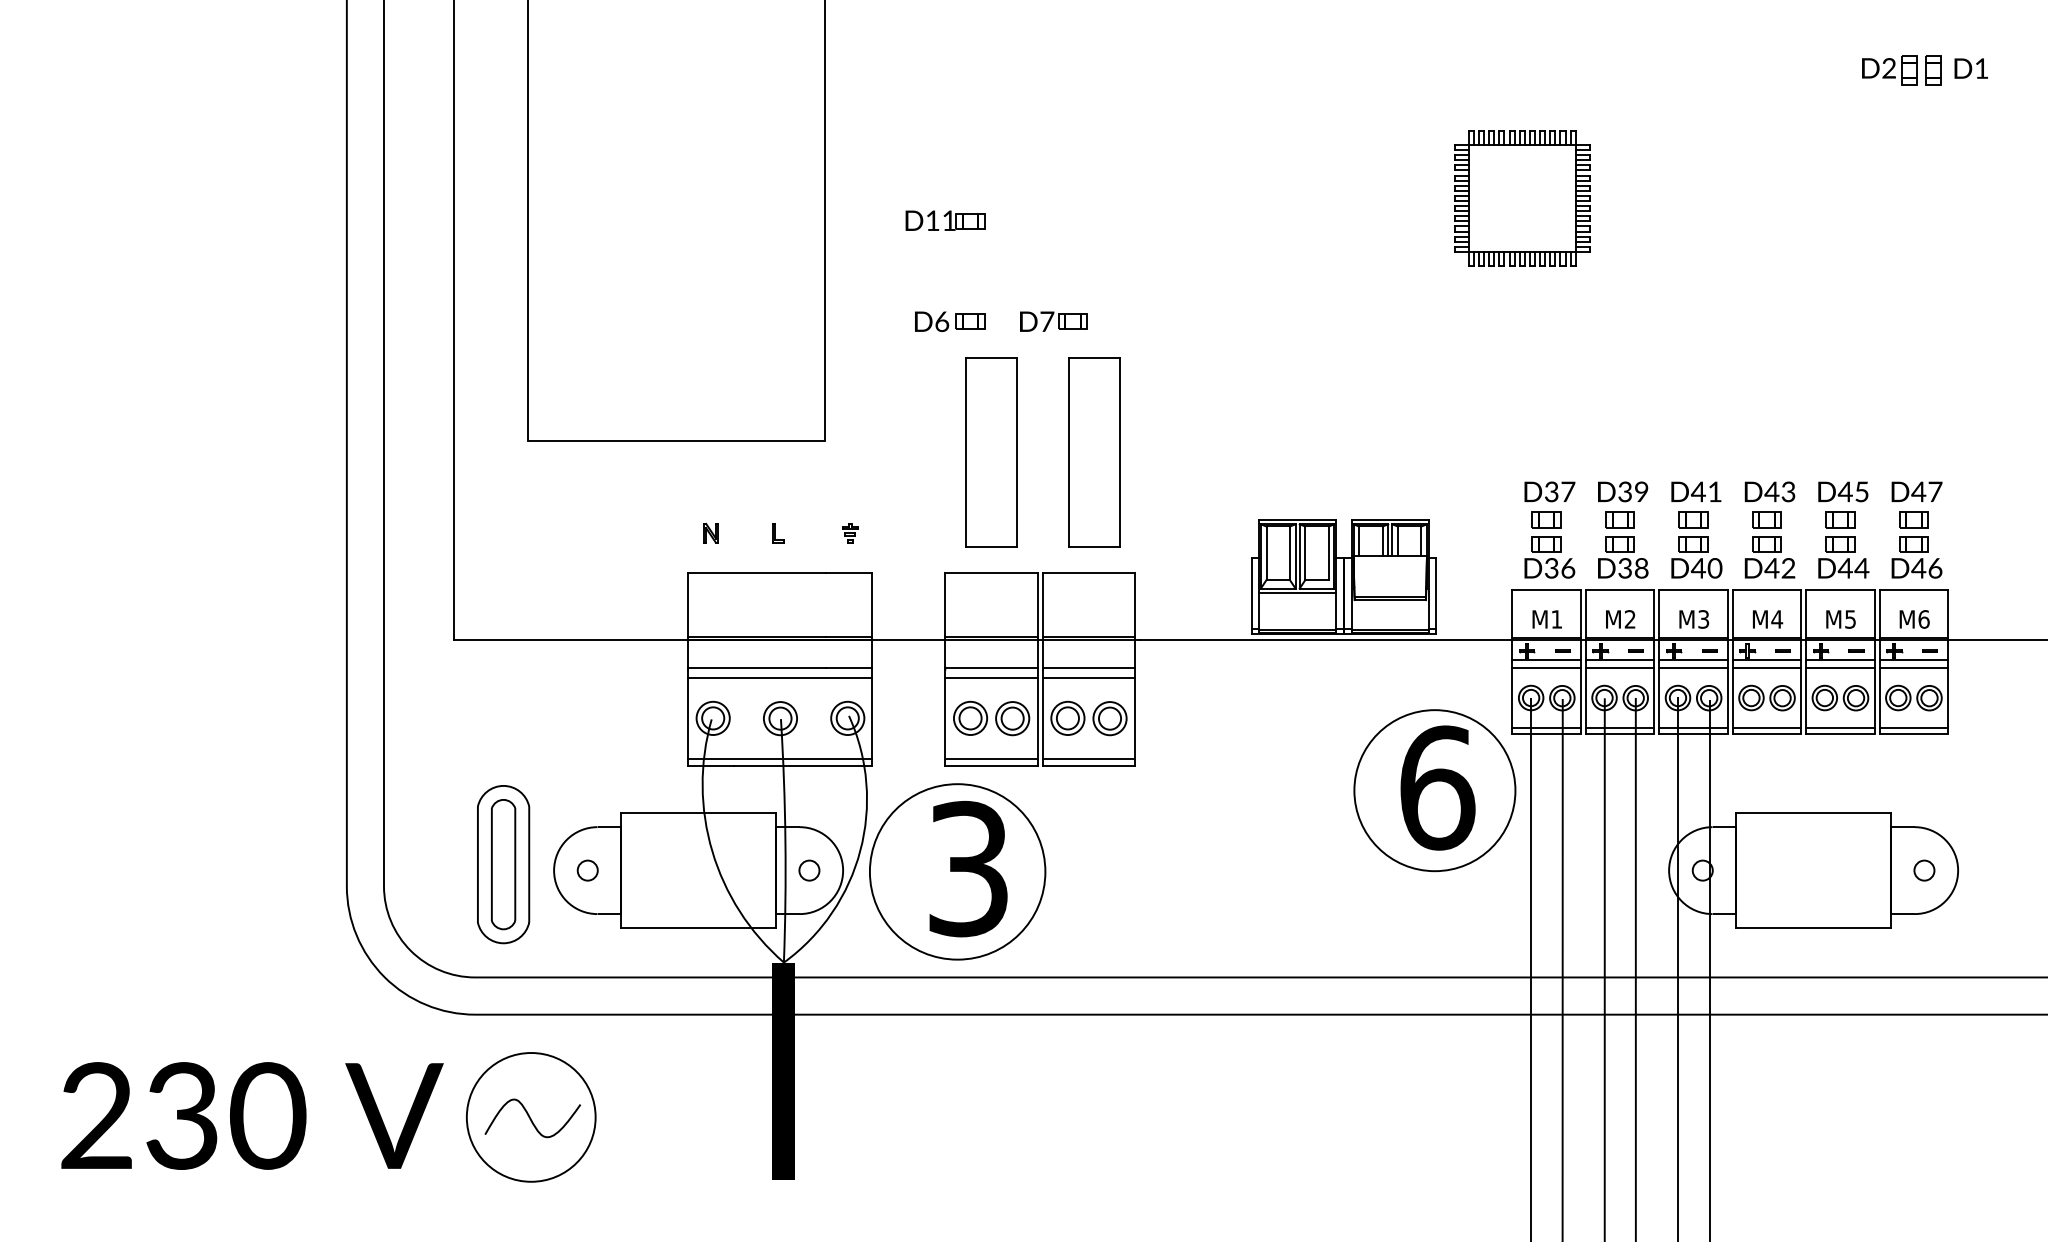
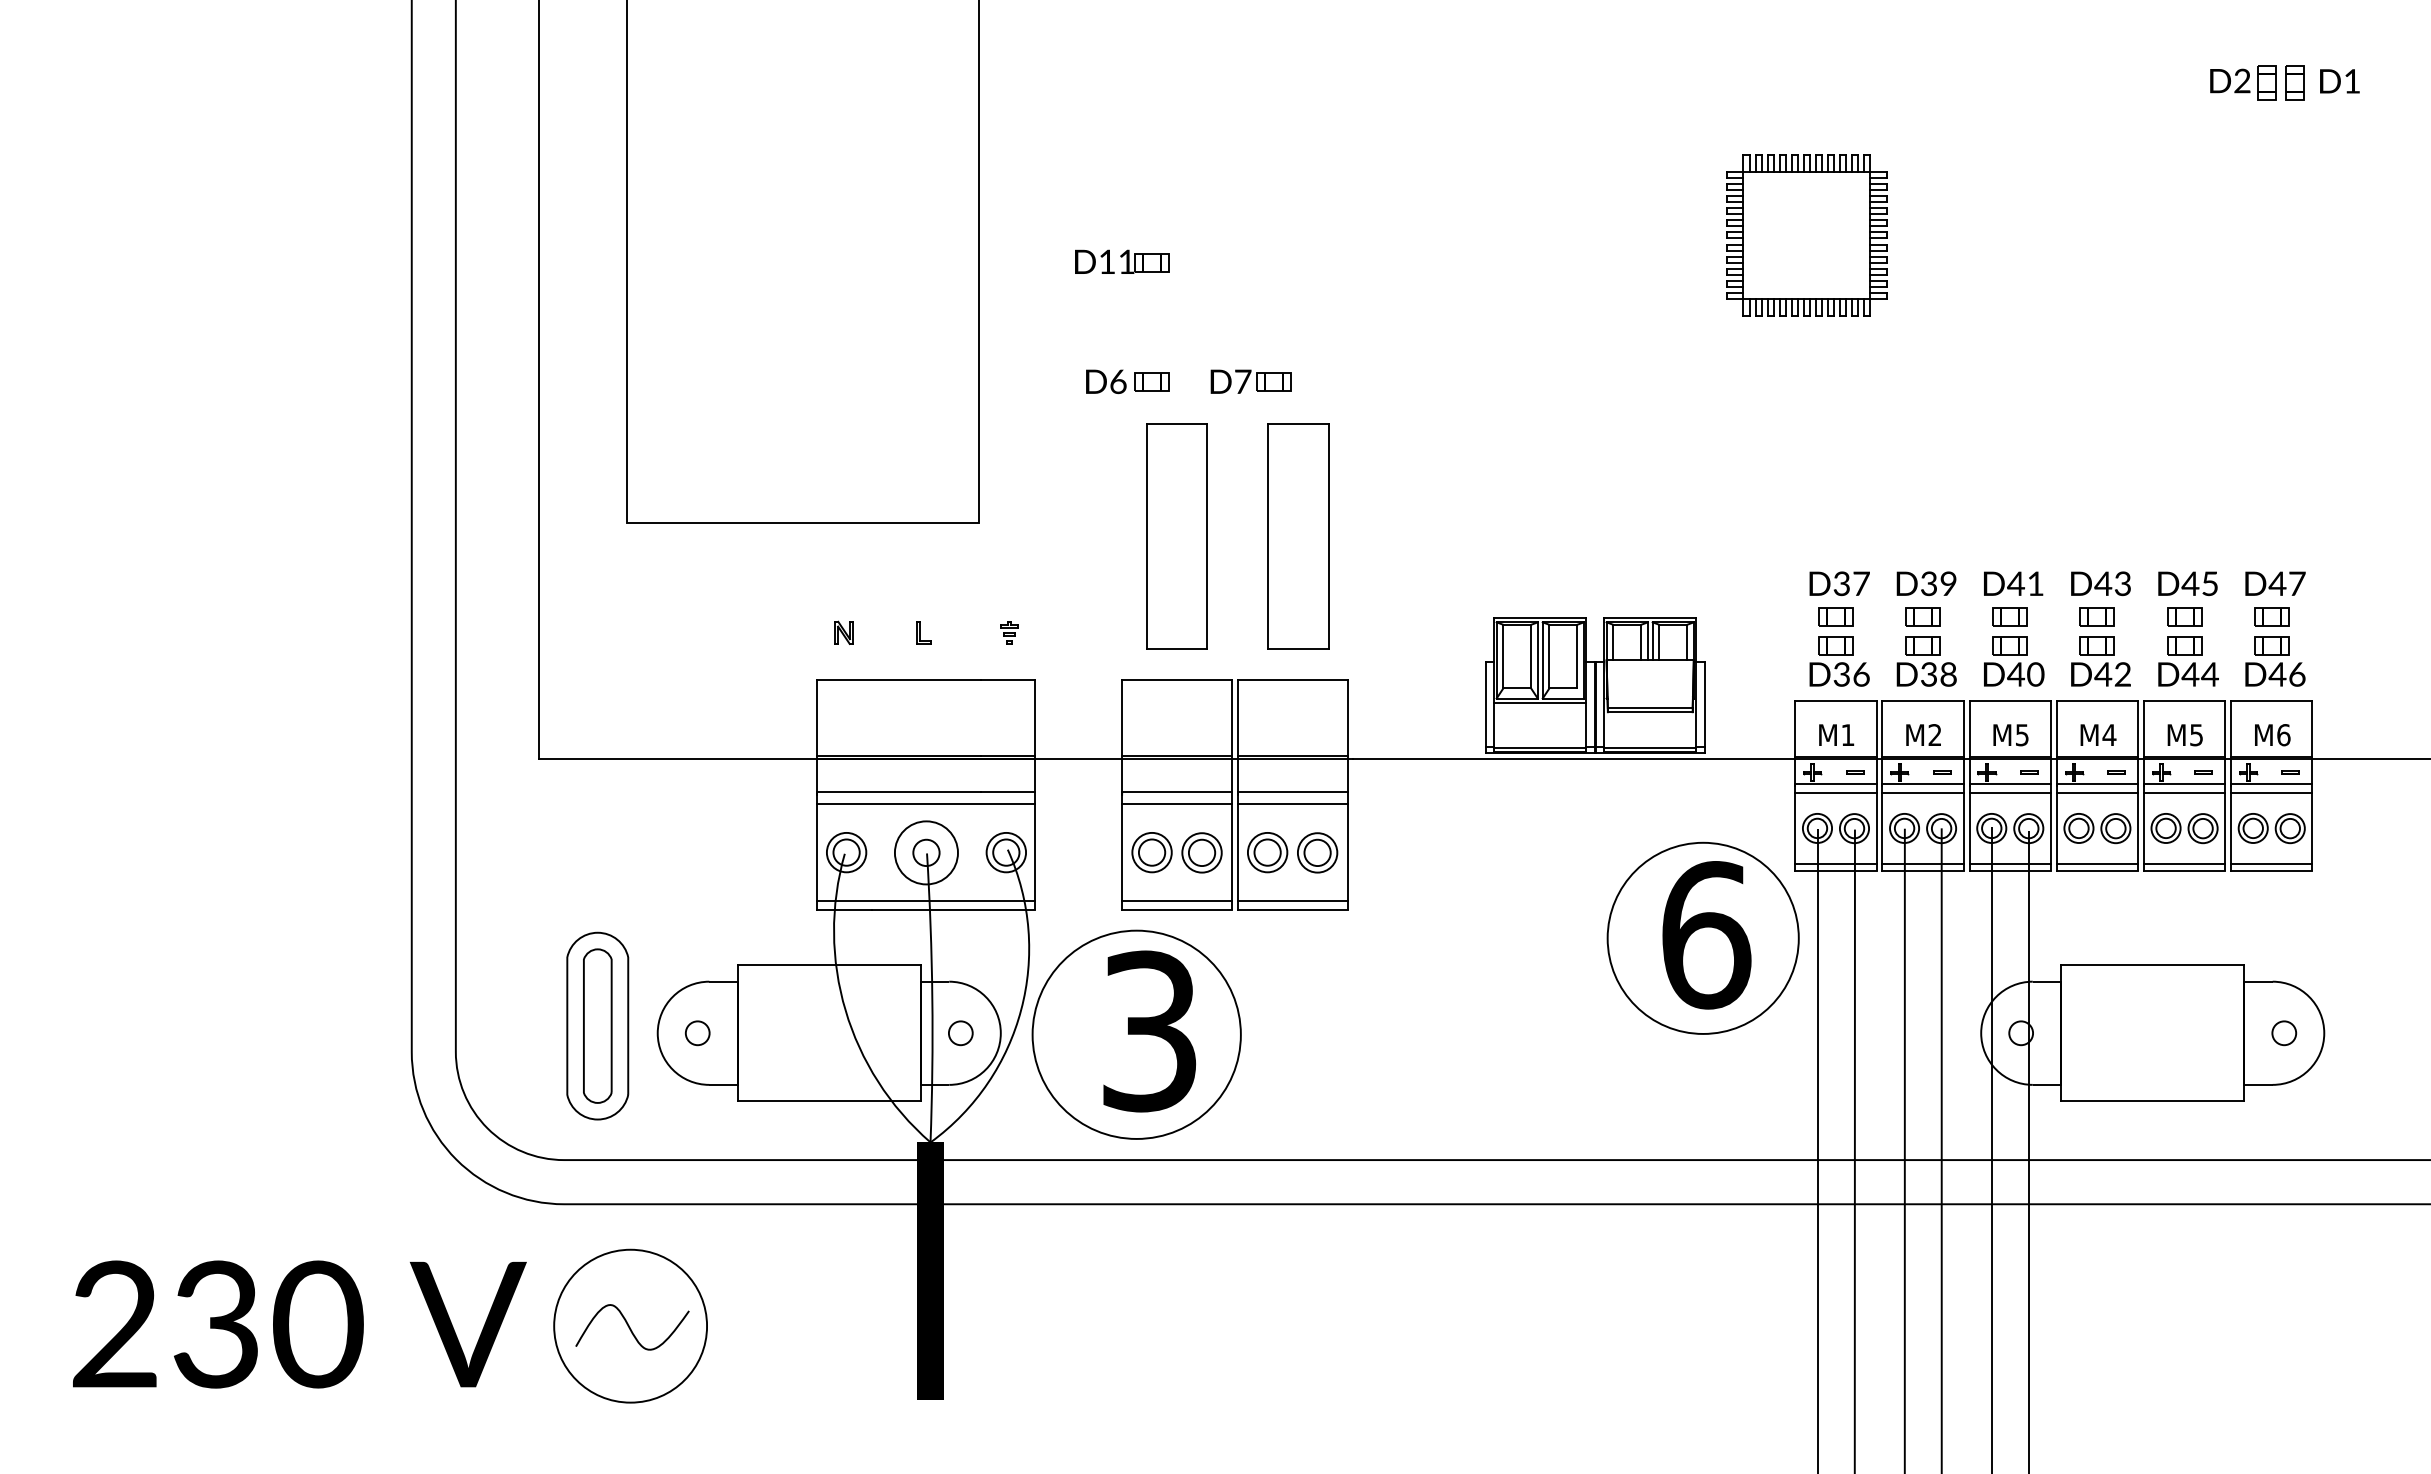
text: (1703, 618) -> (2022, 734), M3 -> M5
circle: (780, 718) -> (926, 852), size x1.6

